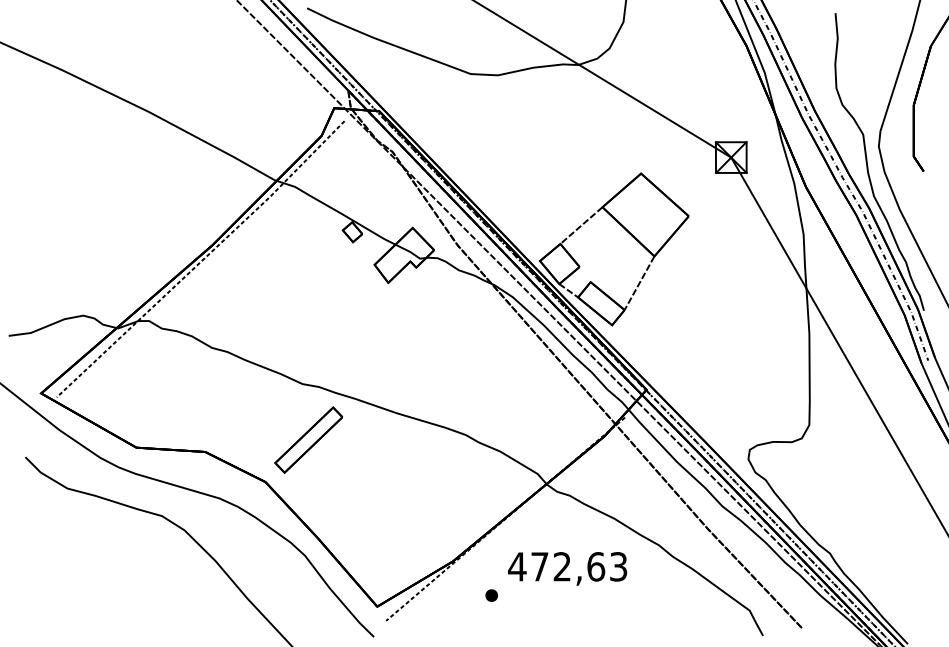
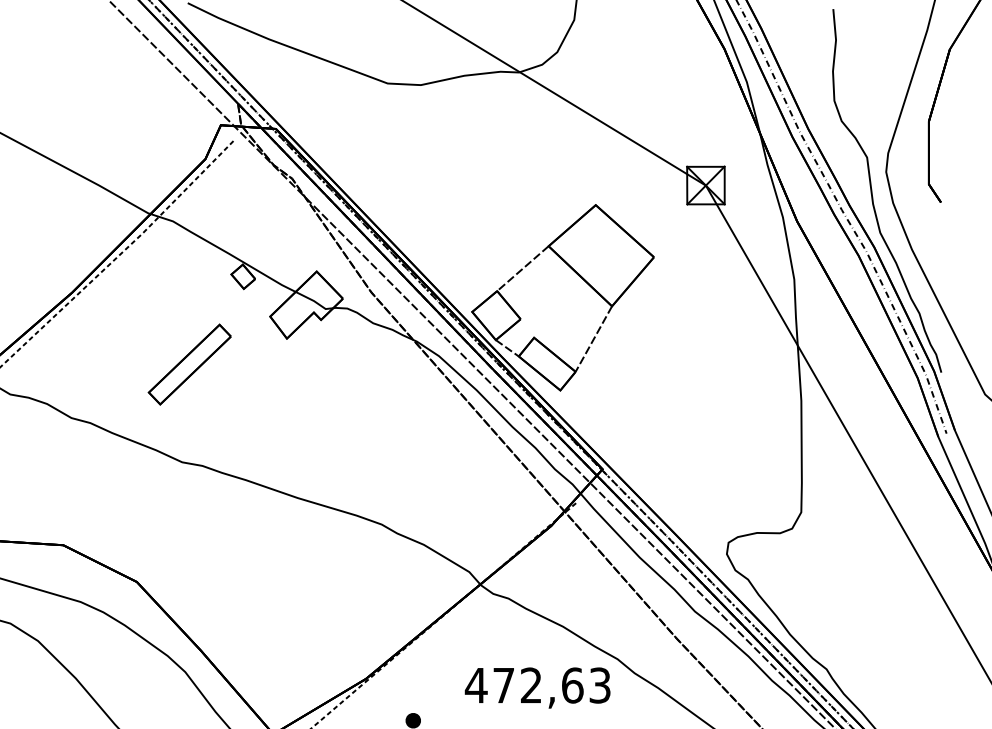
part: (308, 439) -> (189, 363), moved
text: (567, 568) -> (537, 687), moved

